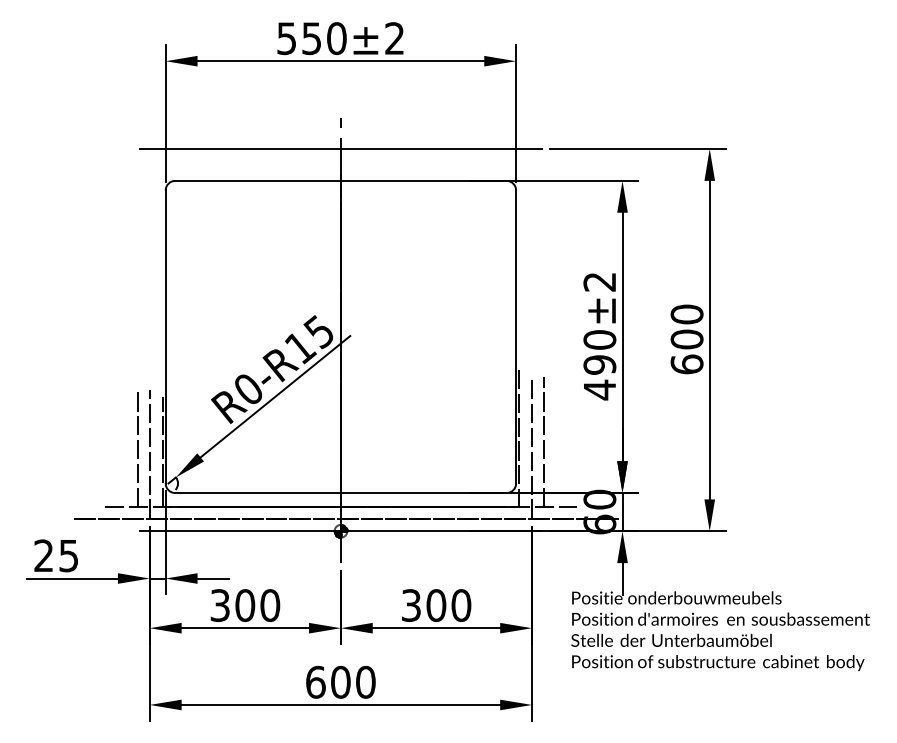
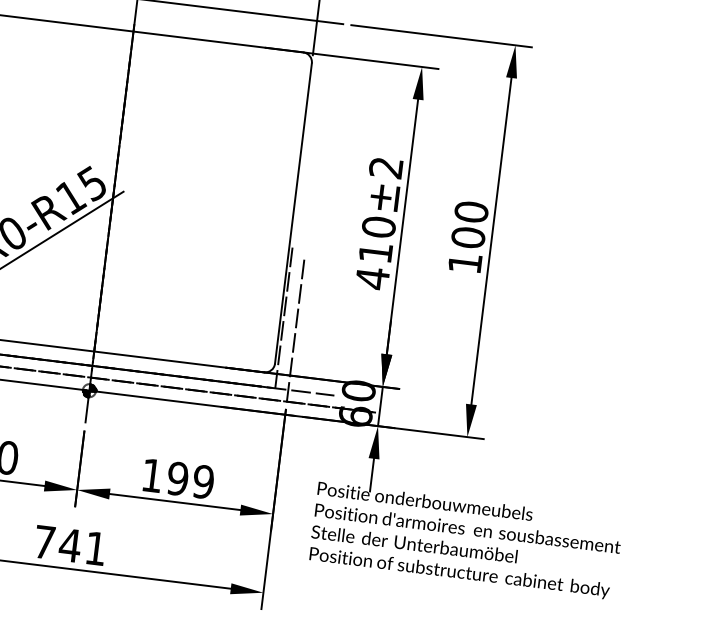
text: (599, 364) -> (375, 252), 490±2 -> 410±2
text: (686, 364) -> (464, 263), 600 -> 100
line: (543, 441) -> (308, 324), removed
text: (436, 605) -> (178, 478), 300 -> 199
text: (340, 681) -> (70, 544), 600 -> 741

